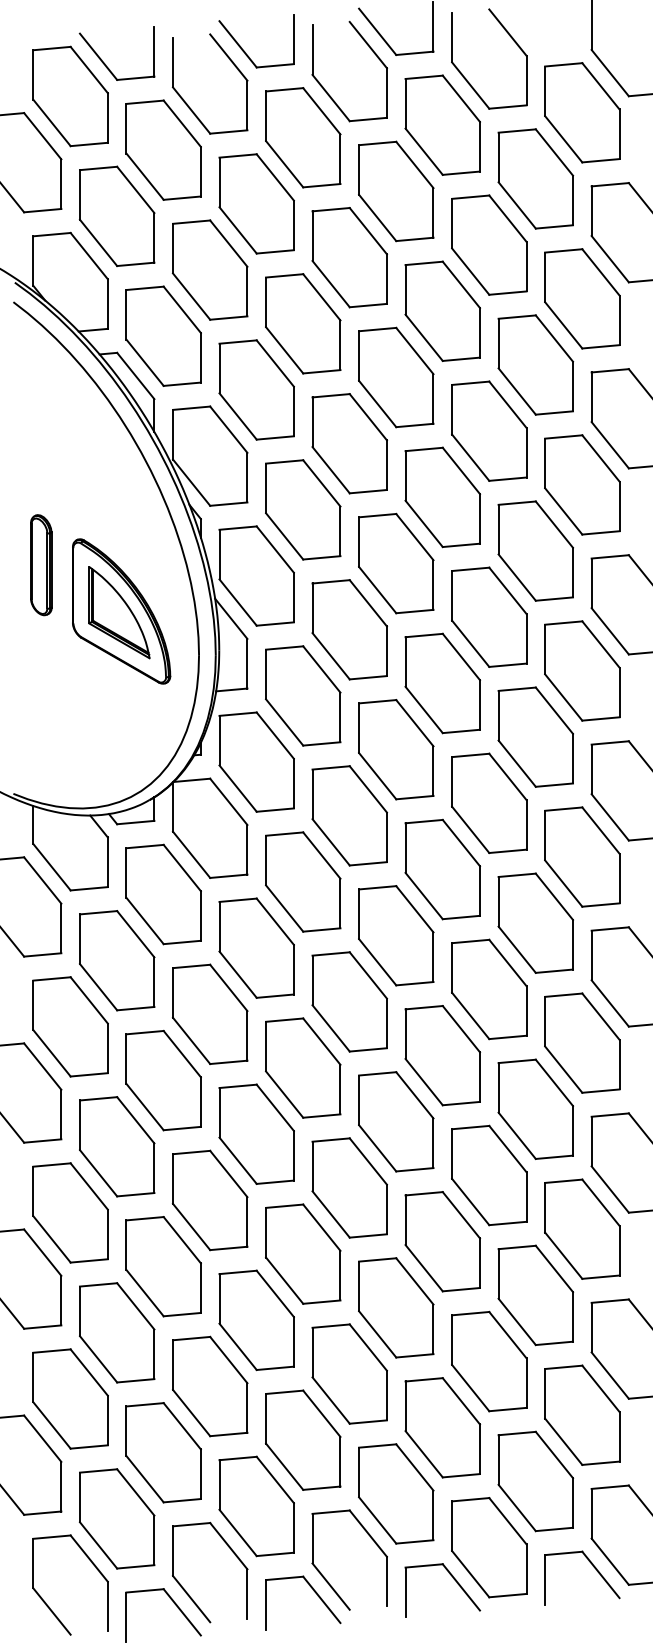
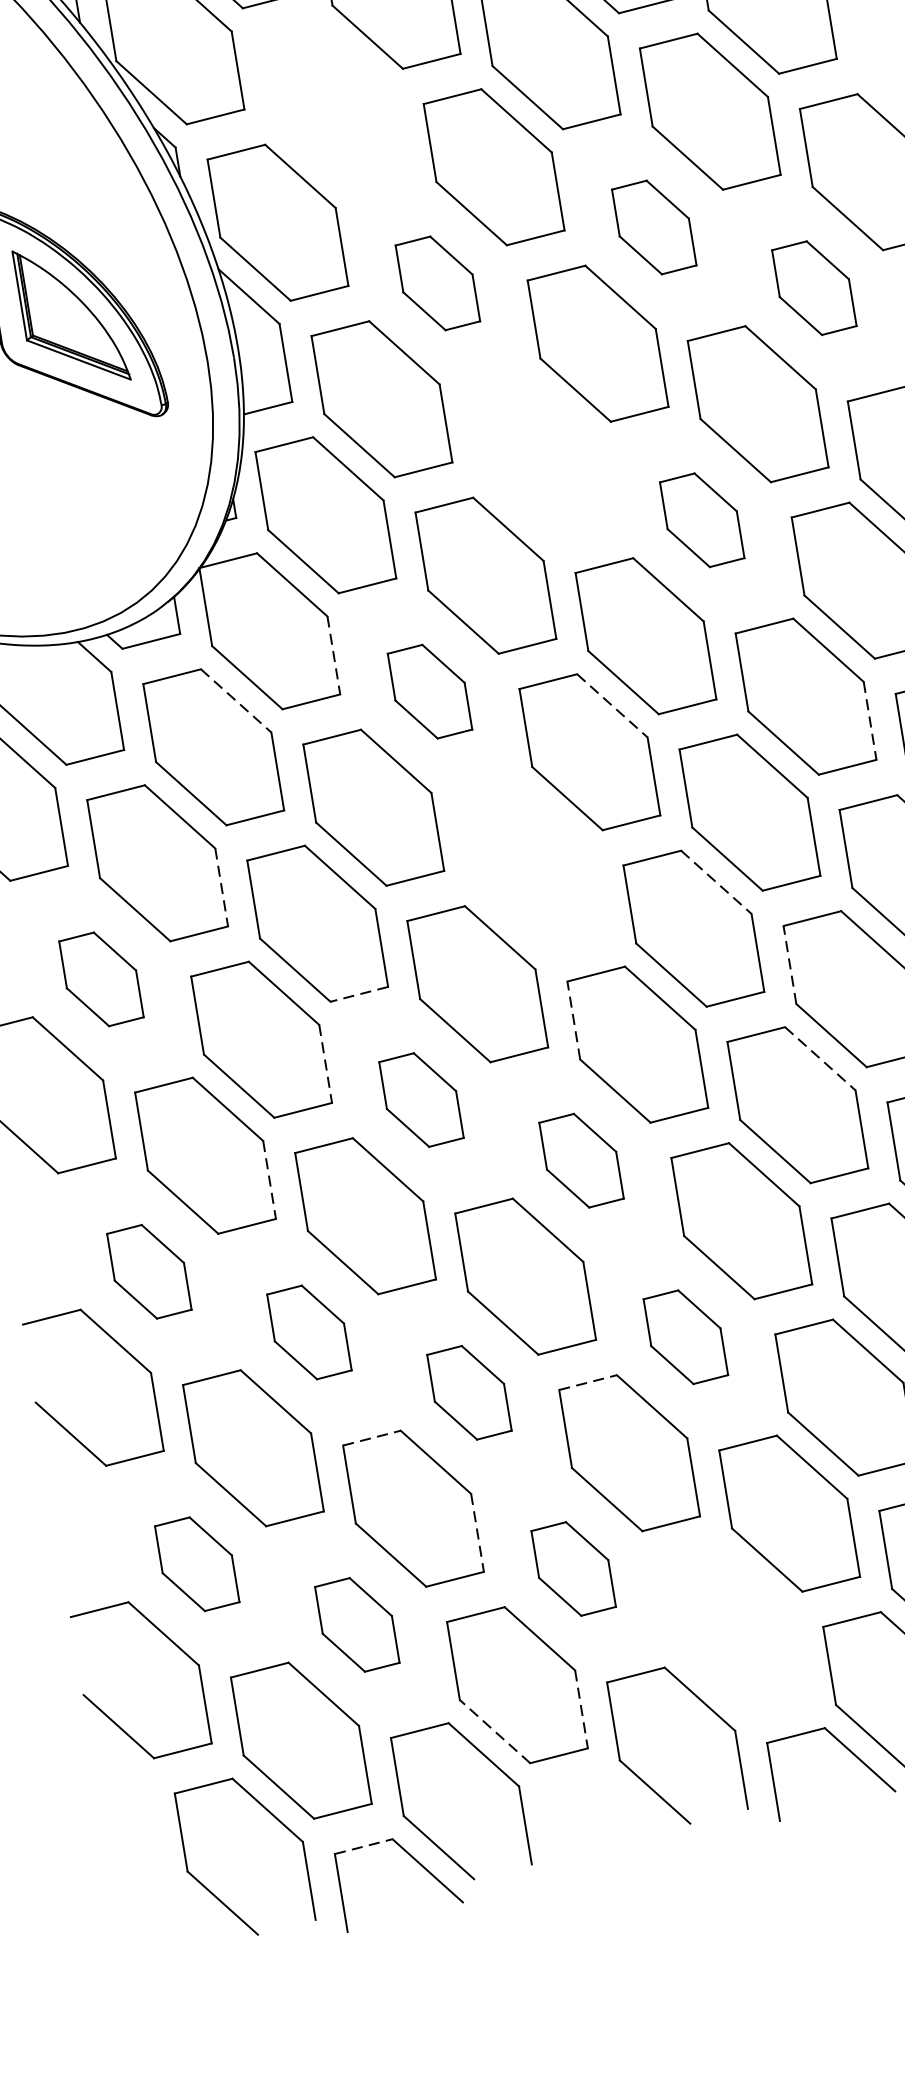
part: (303, 509) -> (334, 106), removed
part: (489, 616) -> (654, 226), size x0.6
part: (349, 629) -> (437, 282), size x0.6
part: (582, 670) -> (814, 287), size x0.6
part: (396, 749) -> (542, 459), removed
part: (489, 803) -> (702, 520), size x0.6
line: (247, 849) -> (333, 654), solid -> dashed
line: (182, 868) -> (236, 701), solid -> dashed
part: (303, 881) -> (430, 690), size x0.6
line: (414, 909) -> (611, 706), solid -> dashed
line: (573, 944) -> (870, 720), solid -> dashed
line: (154, 982) -> (221, 887), solid -> dashed
part: (349, 1001) -> (533, 867), removed
part: (70, 1026) -> (101, 978), size x0.6
line: (461, 1029) -> (716, 882), solid -> dashed
line: (228, 1062) -> (358, 994), solid -> dashed
line: (498, 1087) -> (789, 964), solid -> dashed
line: (359, 1100) -> (574, 1020), solid -> dashed
line: (200, 1102) -> (325, 1064), solid -> dashed
part: (256, 1133) -> (421, 1099), size x0.6
line: (507, 1149) -> (819, 1059), solid -> dashed
line: (154, 1168) -> (269, 1180), solid -> dashed
part: (349, 1187) -> (581, 1159), size x0.6
part: (70, 1212) -> (149, 1271), size x0.6
part: (163, 1266) -> (309, 1332), size x0.6
part: (396, 1307) -> (685, 1336), size x0.6
part: (256, 1320) -> (469, 1392), size x0.6
line: (331, 1326) -> (588, 1383), solid -> dashed
line: (191, 1338) -> (371, 1438), solid -> dashed
part: (70, 1398) -> (196, 1563), size x0.6
line: (247, 1408) -> (477, 1533), solid -> dashed
part: (303, 1439) -> (573, 1567), size x0.6
part: (163, 1452) -> (357, 1624), size x0.6
part: (396, 1493) -> (733, 1628), removed
line: (293, 1527) -> (580, 1708), solid -> dashed
line: (238, 1532) -> (495, 1730), solid -> dashed
line: (145, 1590) -> (364, 1845), solid -> dashed
part: (313, 1591) -> (628, 1804), removed

